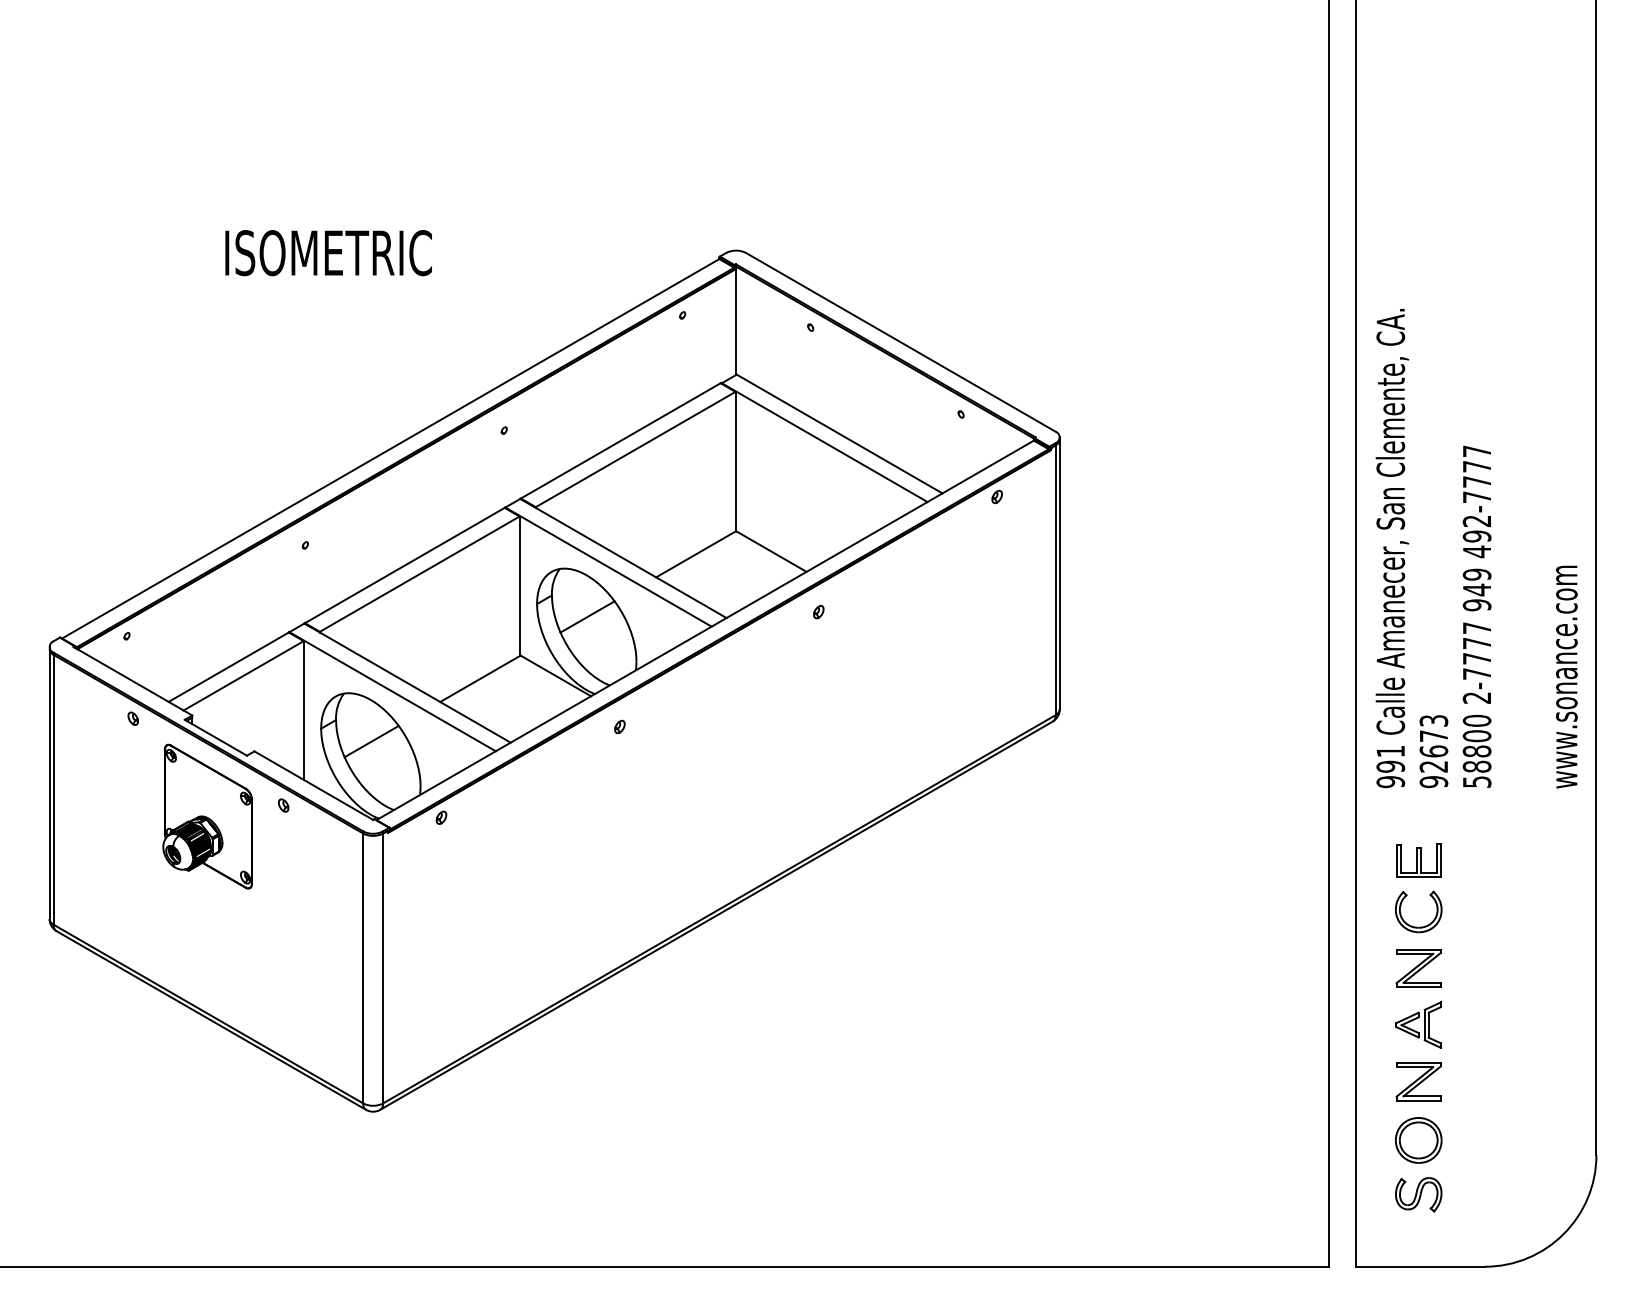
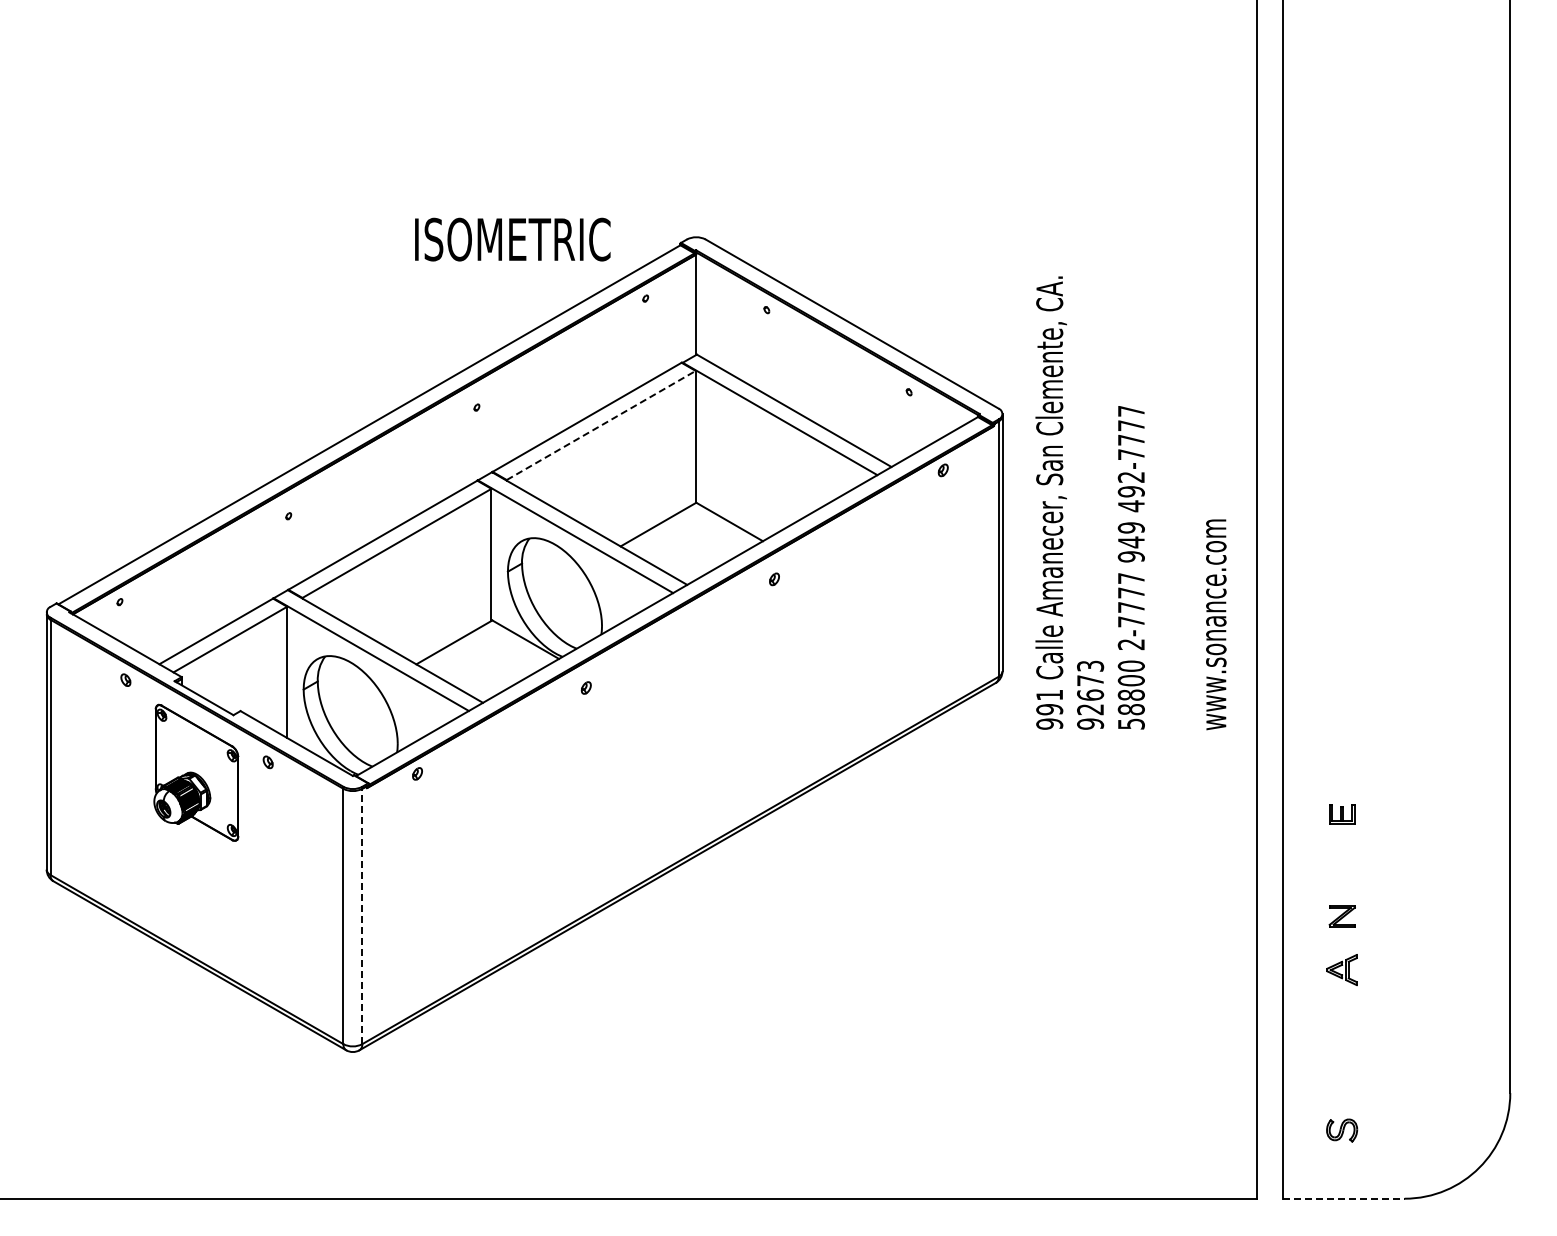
text: (328, 252) -> (512, 239), moved
line: (635, 449) -> (601, 425), solid -> dashed
text: (1476, 548) -> (1130, 503), moved
line: (587, 616) -> (555, 583), removed
line: (371, 741) -> (351, 701), removed
part: (1418, 860) -> (1341, 814), size x0.6
part: (1415, 926) -> (1339, 876), removed
line: (383, 968) -> (362, 916), solid -> dashed
part: (1419, 968) -> (1342, 916), size x0.6
part: (1418, 1024) -> (1341, 969), size x0.7
part: (1419, 1081) -> (1342, 1023), removed
part: (1418, 1139) -> (1341, 1078), removed
part: (1418, 1194) -> (1341, 1130), size x0.7
line: (1420, 1266) -> (1343, 1198), solid -> dashed

